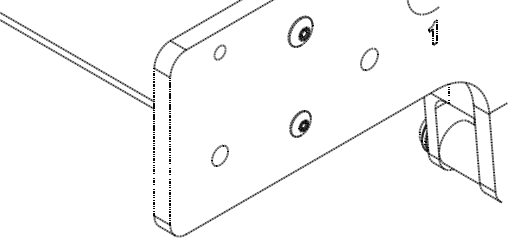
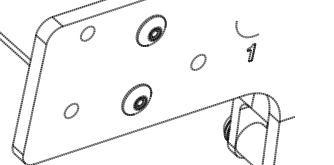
part: (300, 31) -> (151, 30), size x1.43
part: (219, 52) -> (87, 33), size x1.43
part: (300, 123) -> (136, 99), size x1.67

